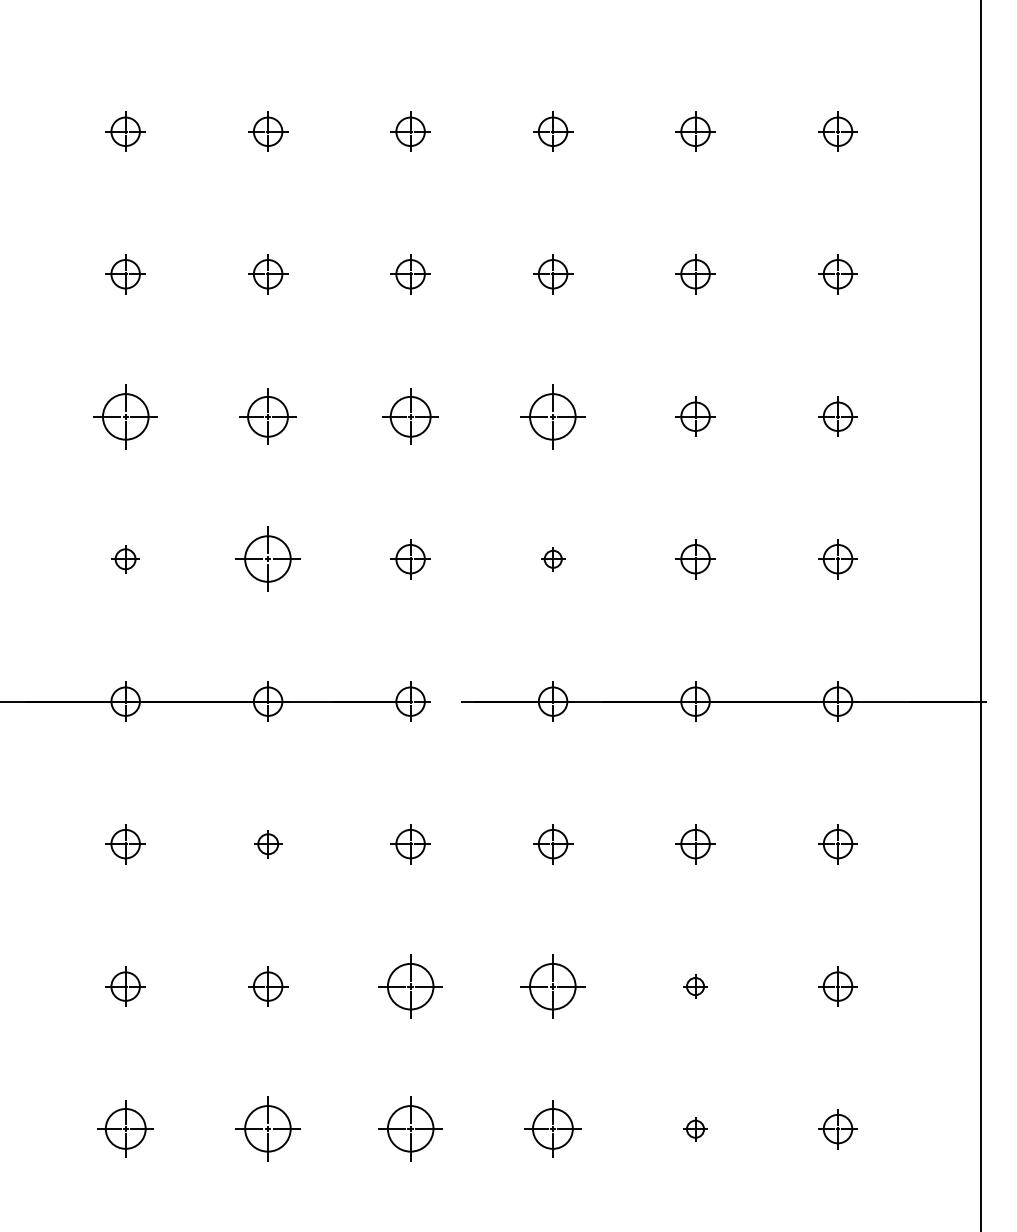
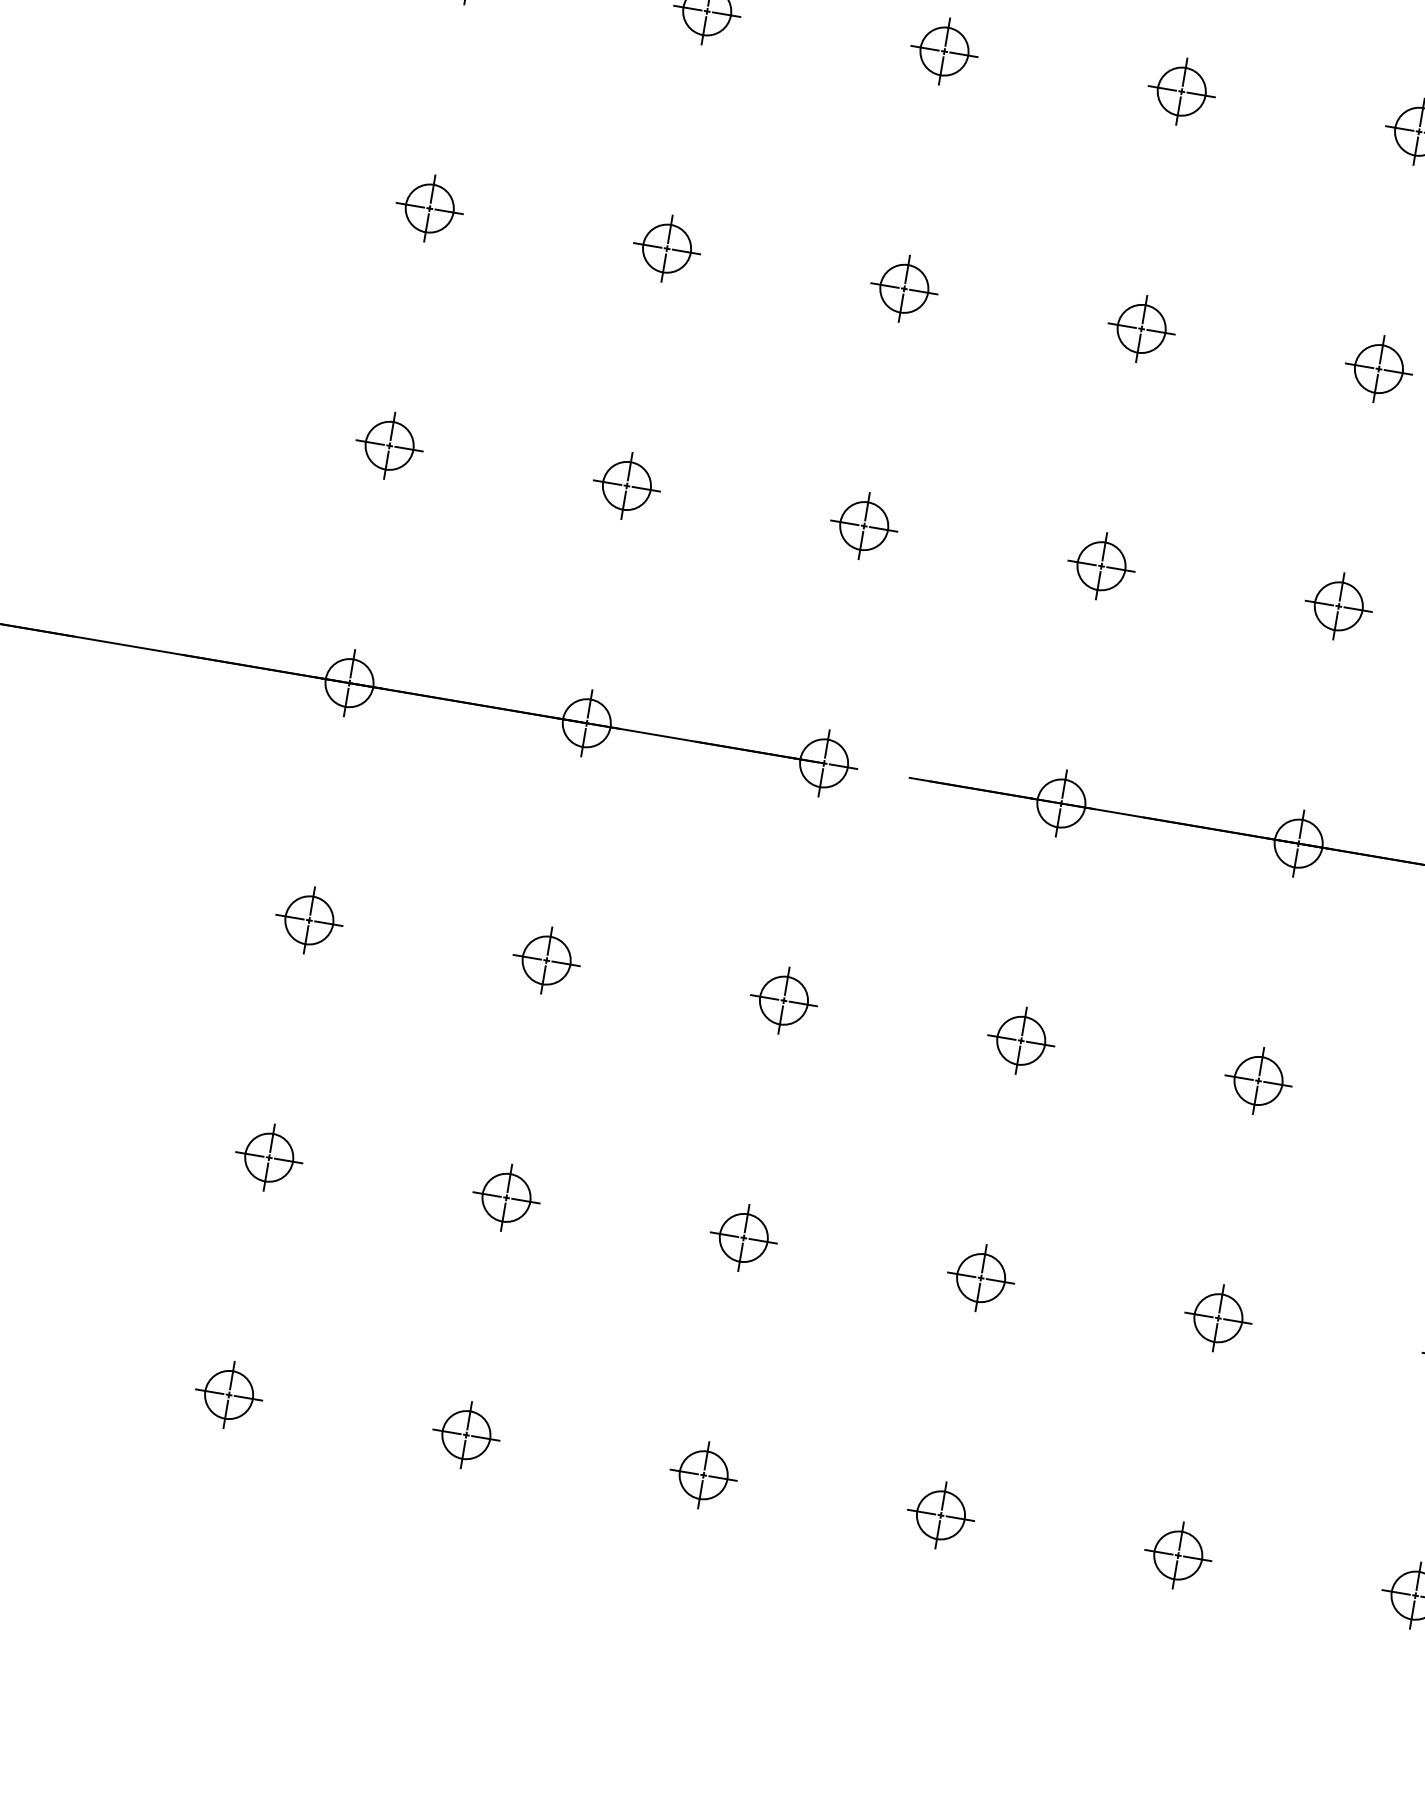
part: (125, 416) -> (429, 208), size x0.62
part: (268, 416) -> (667, 248), size x0.71
part: (410, 416) -> (904, 288), size x0.71
part: (553, 416) -> (1142, 328), size x0.62
part: (125, 559) -> (389, 446), size x1.43
part: (268, 559) -> (627, 486), size x0.62
part: (553, 559) -> (1102, 566), size x1.67
part: (268, 844) -> (547, 961), size x1.43
part: (410, 986) -> (743, 1237), size x0.62
part: (553, 986) -> (981, 1278), size x0.62
part: (695, 986) -> (1218, 1318), size x1.67
part: (125, 1129) -> (228, 1395), size x0.71
part: (268, 1129) -> (466, 1435), size x0.62
part: (410, 1129) -> (703, 1475), size x0.62
part: (553, 1129) -> (941, 1516), size x0.71
part: (695, 1129) -> (1178, 1556), size x1.67

